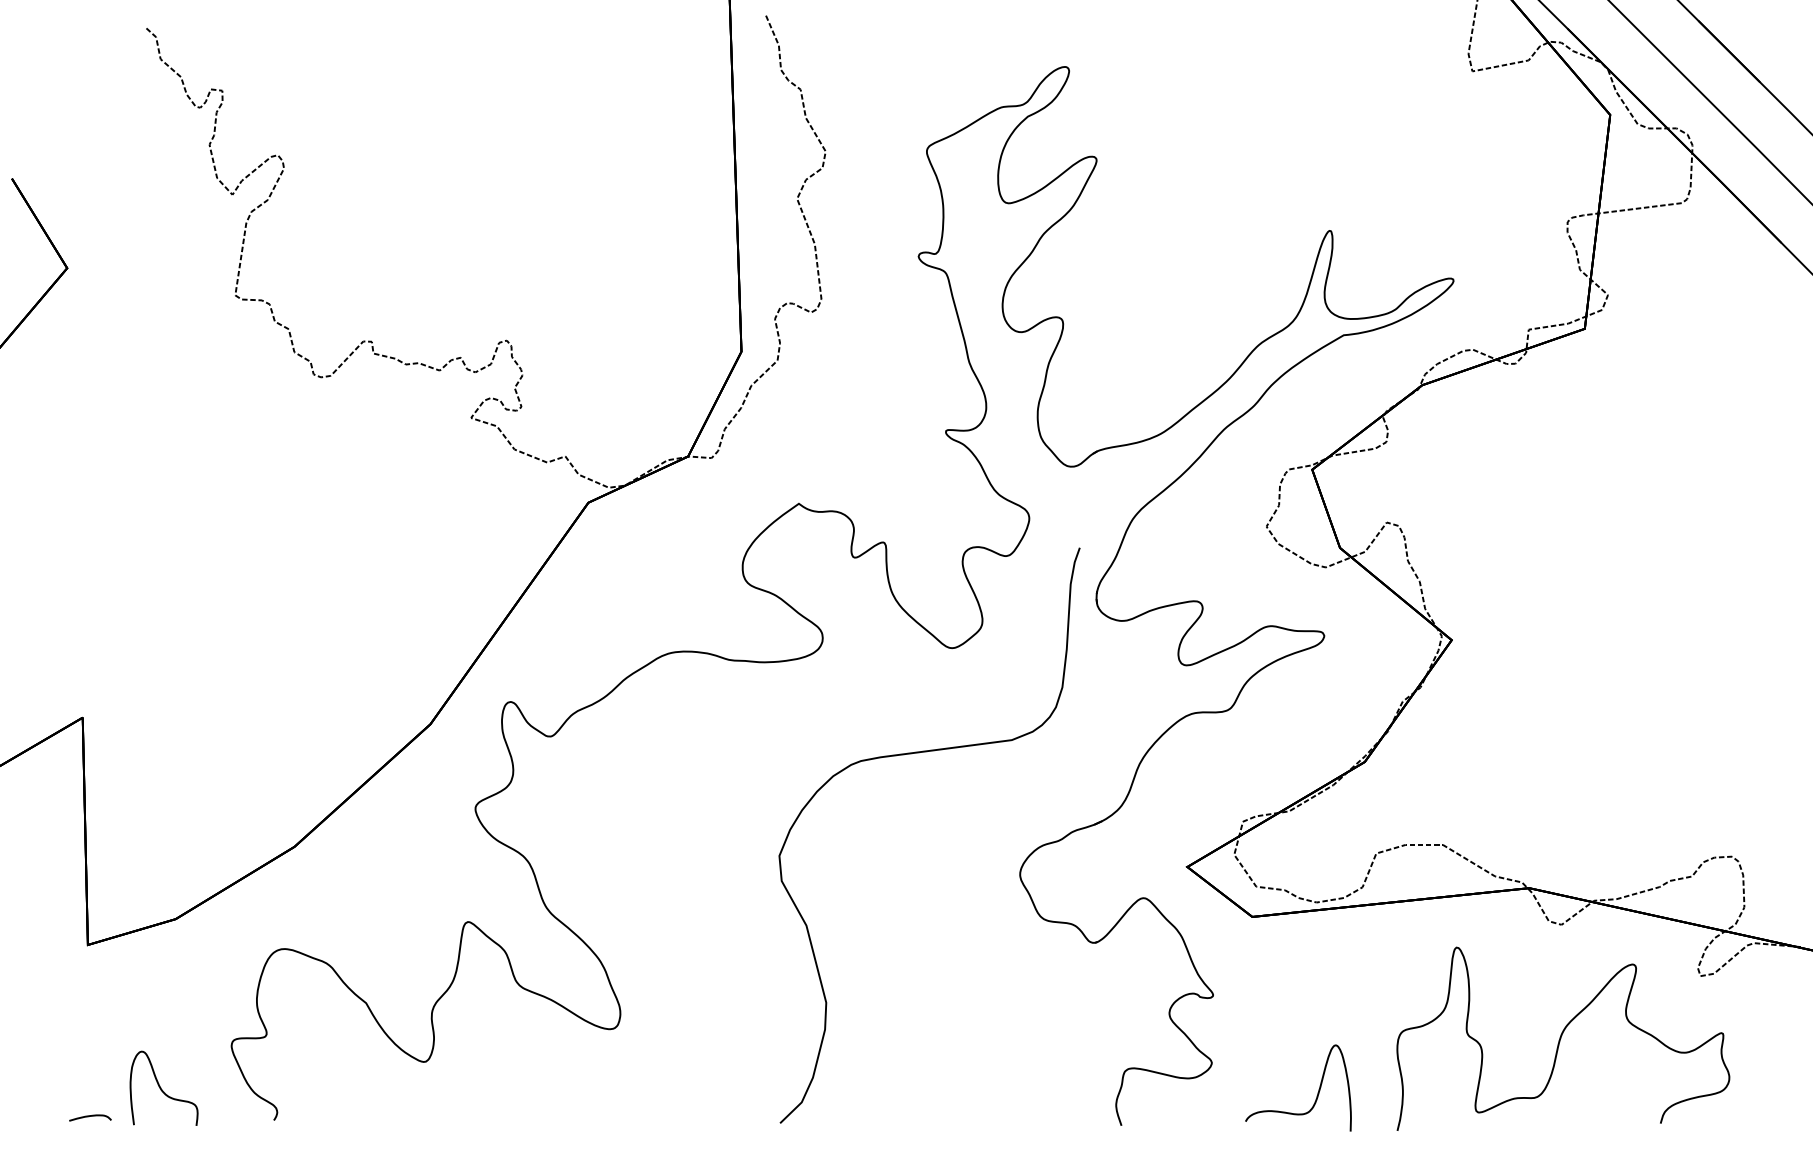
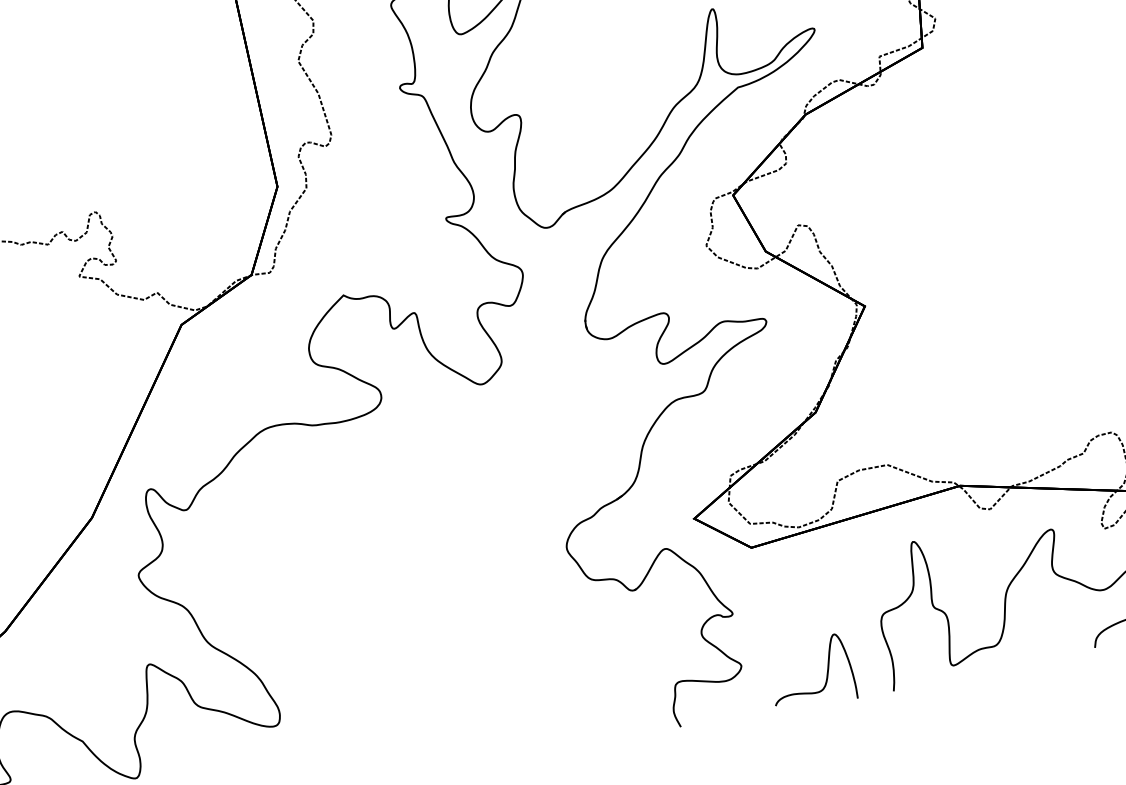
curve: (919, 753) -> (472, 470), removed

